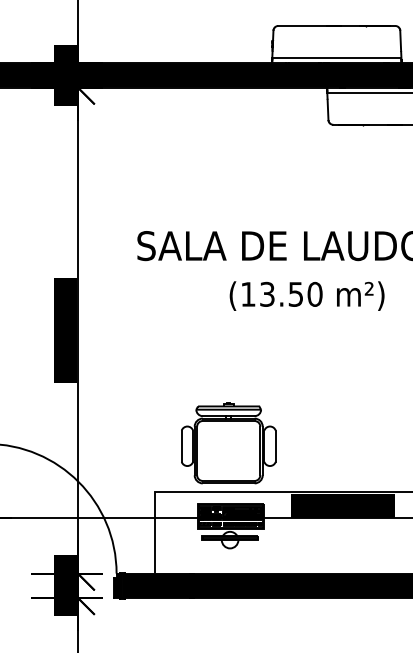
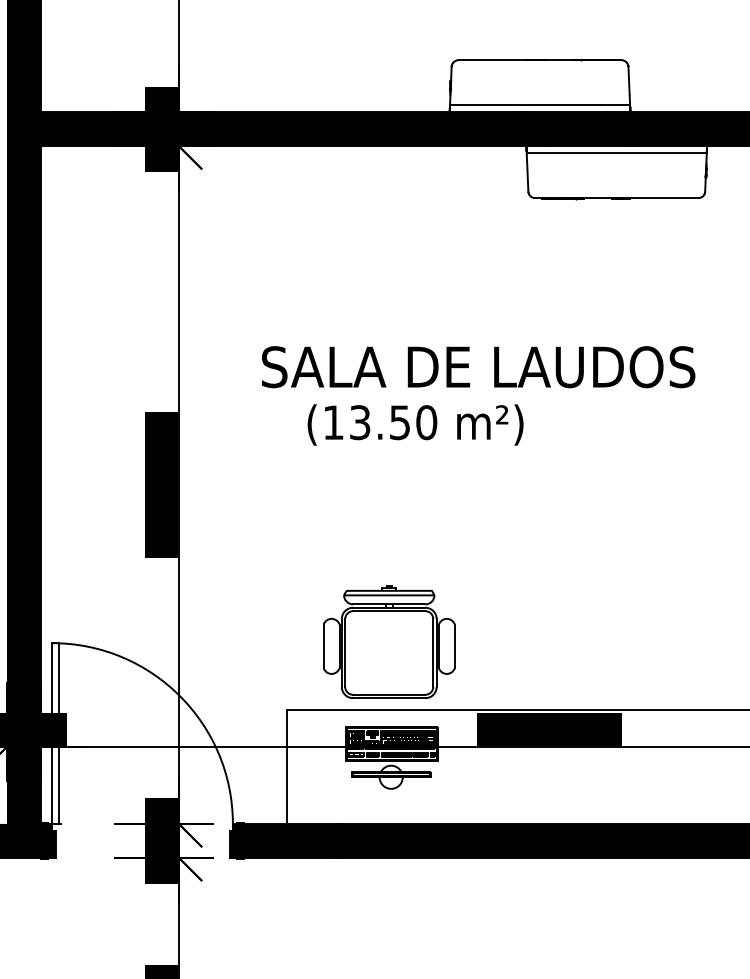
text: (307, 295) -> (415, 424), moved

